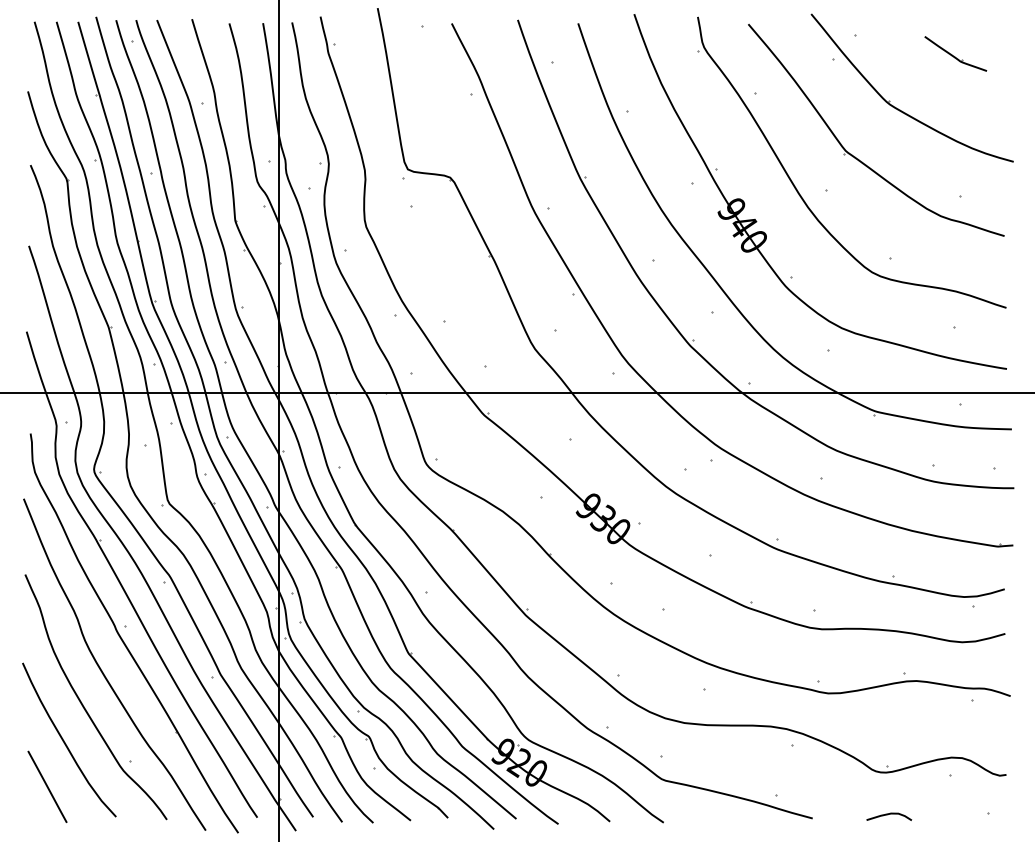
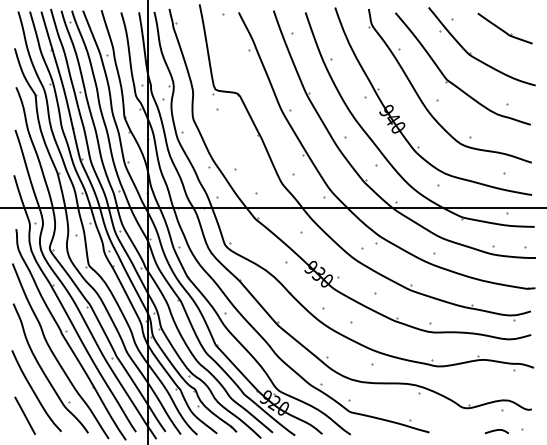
part: (954, 53) -> (504, 28), size x1.67
curve: (888, 816) -> (496, 431), moved

